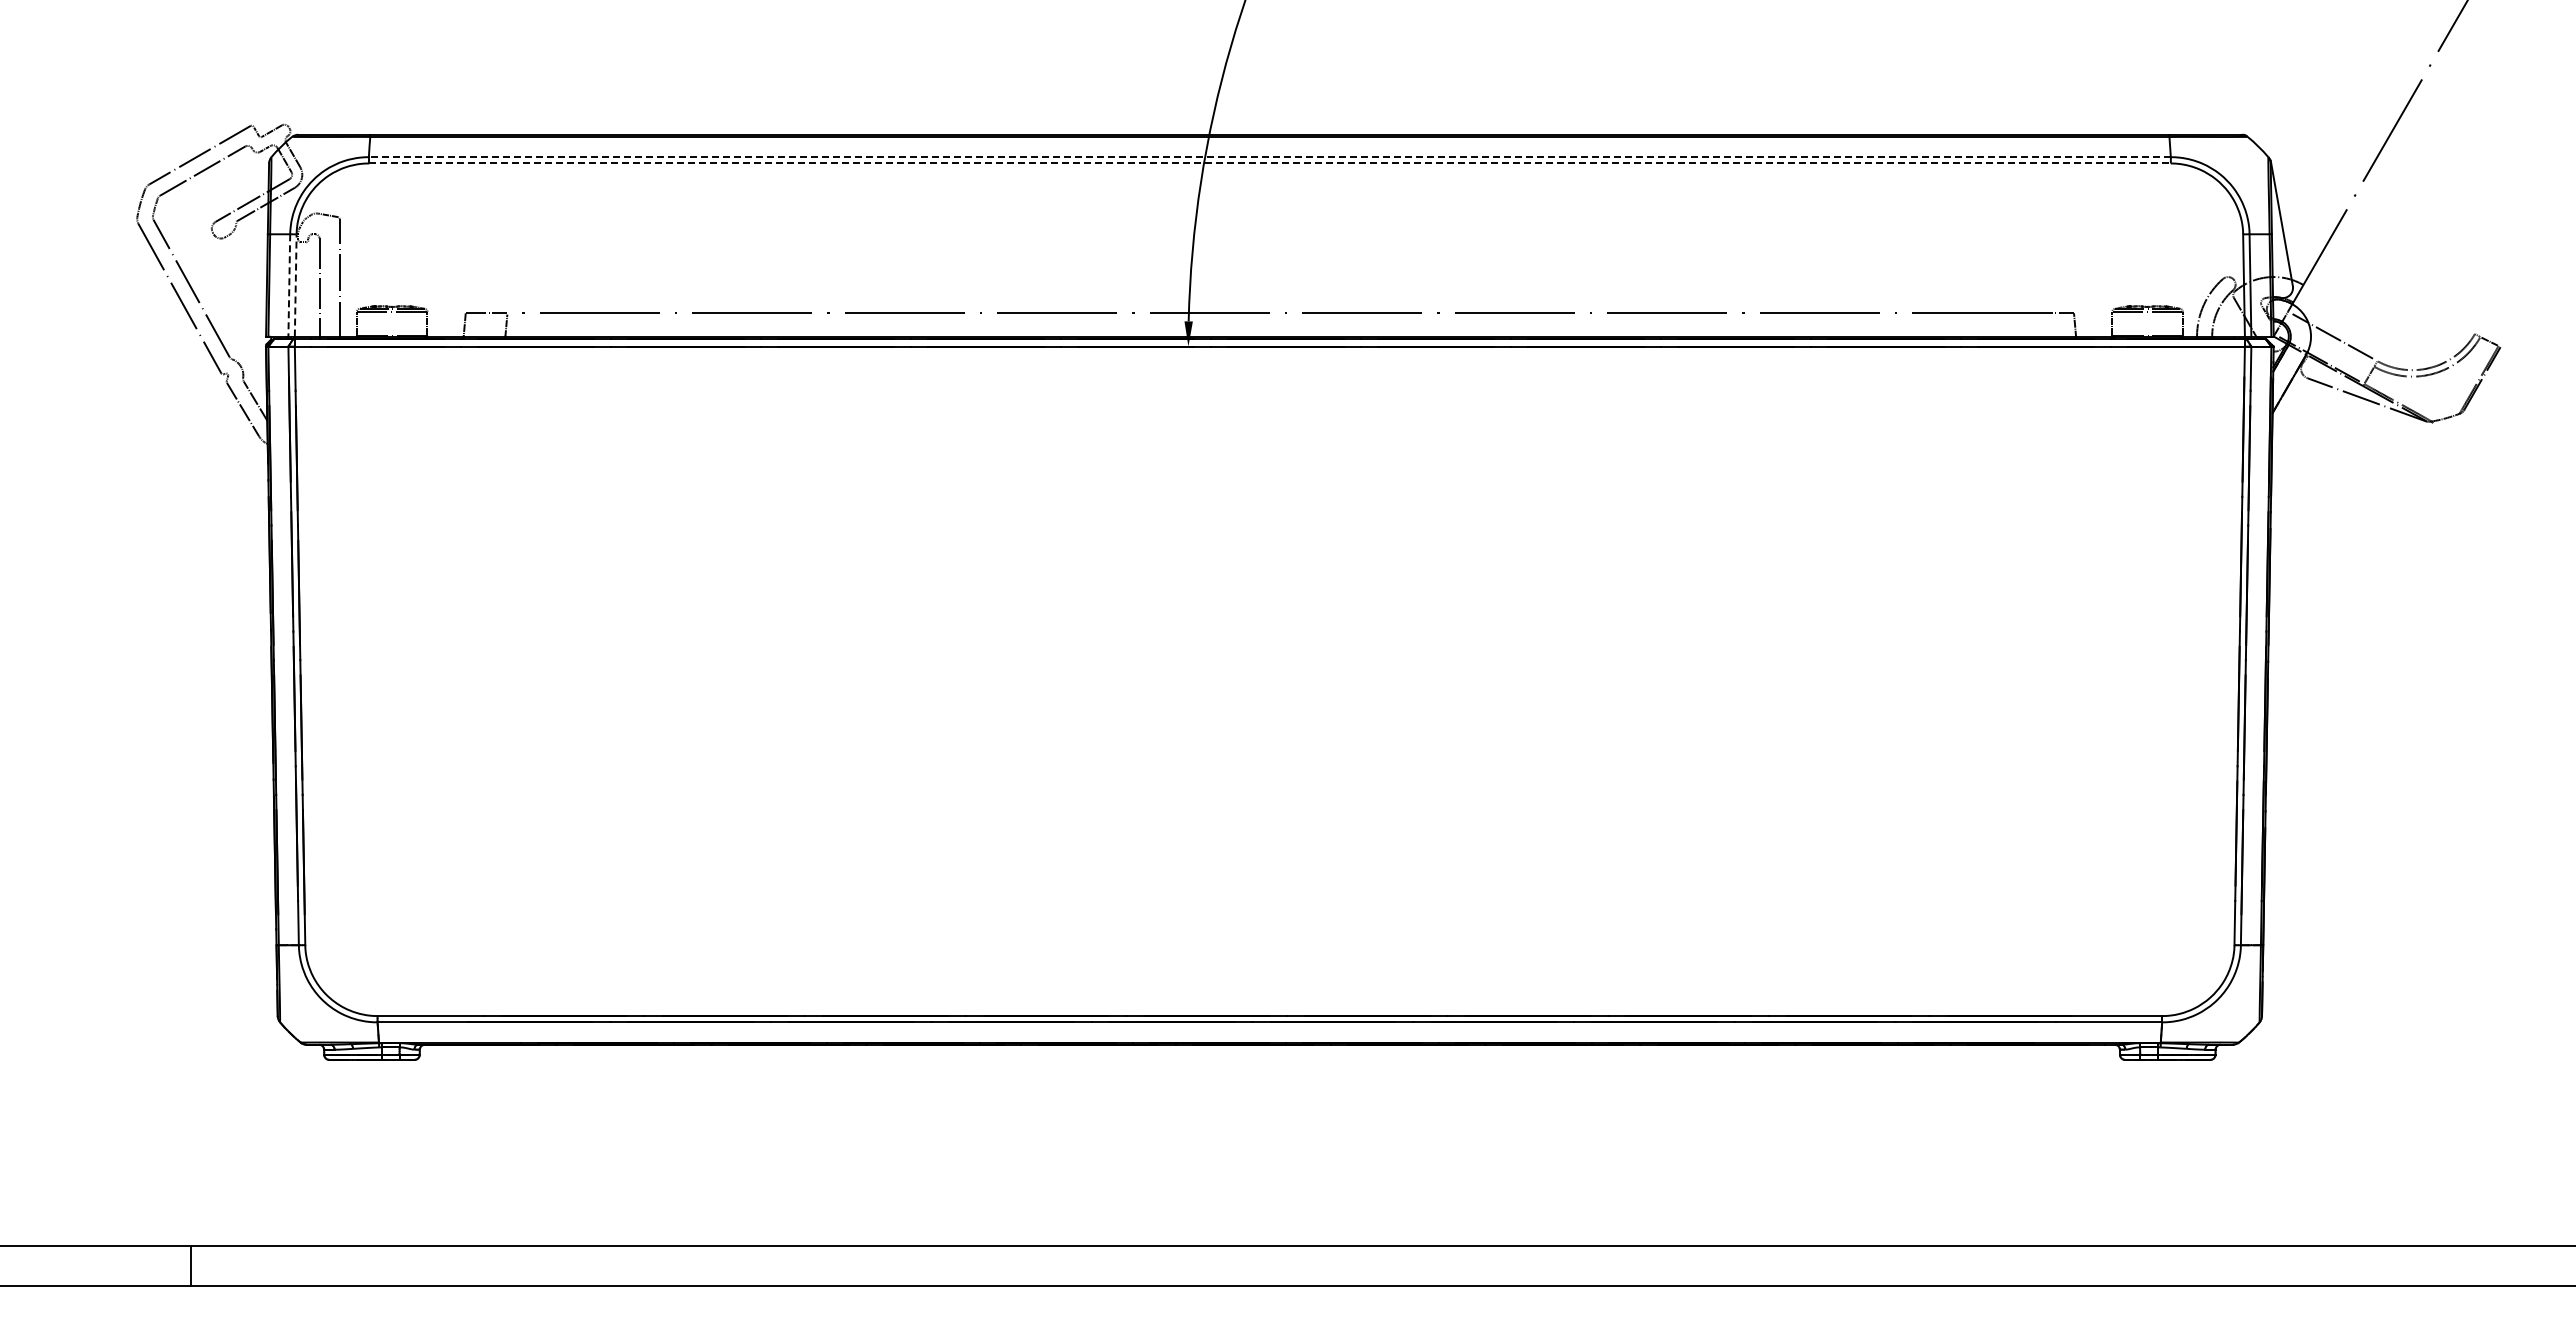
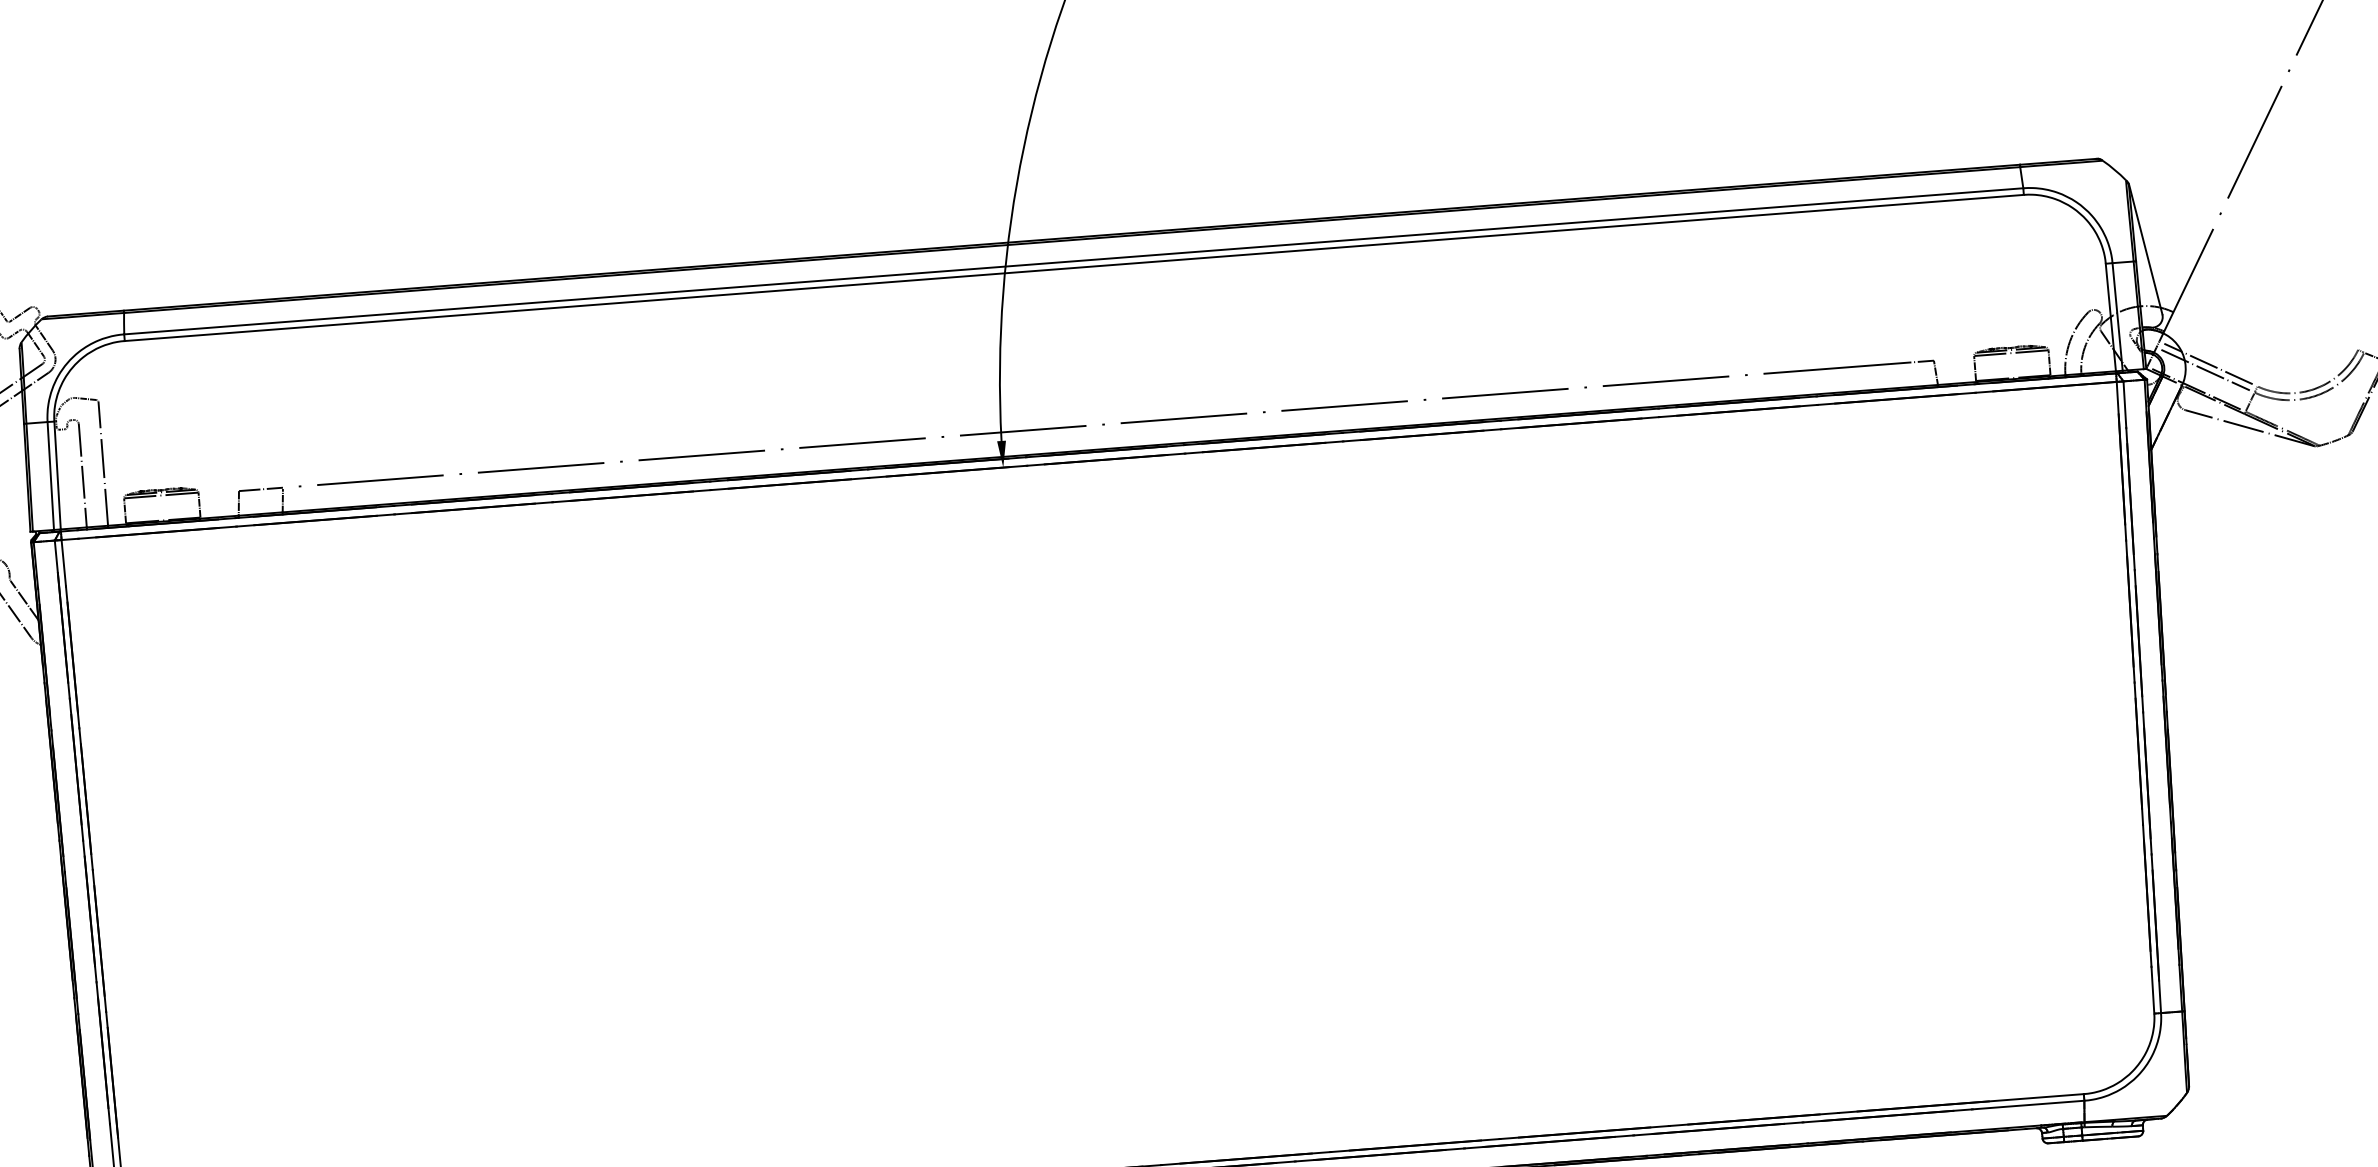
line: (1269, 157) -> (1073, 261), dashed -> solid
line: (1269, 163) -> (1073, 268), dashed -> solid
line: (295, 284) -> (57, 474), dashed -> solid
line: (289, 285) -> (51, 476), dashed -> solid
line: (2329, 341) -> (2205, 369), added

